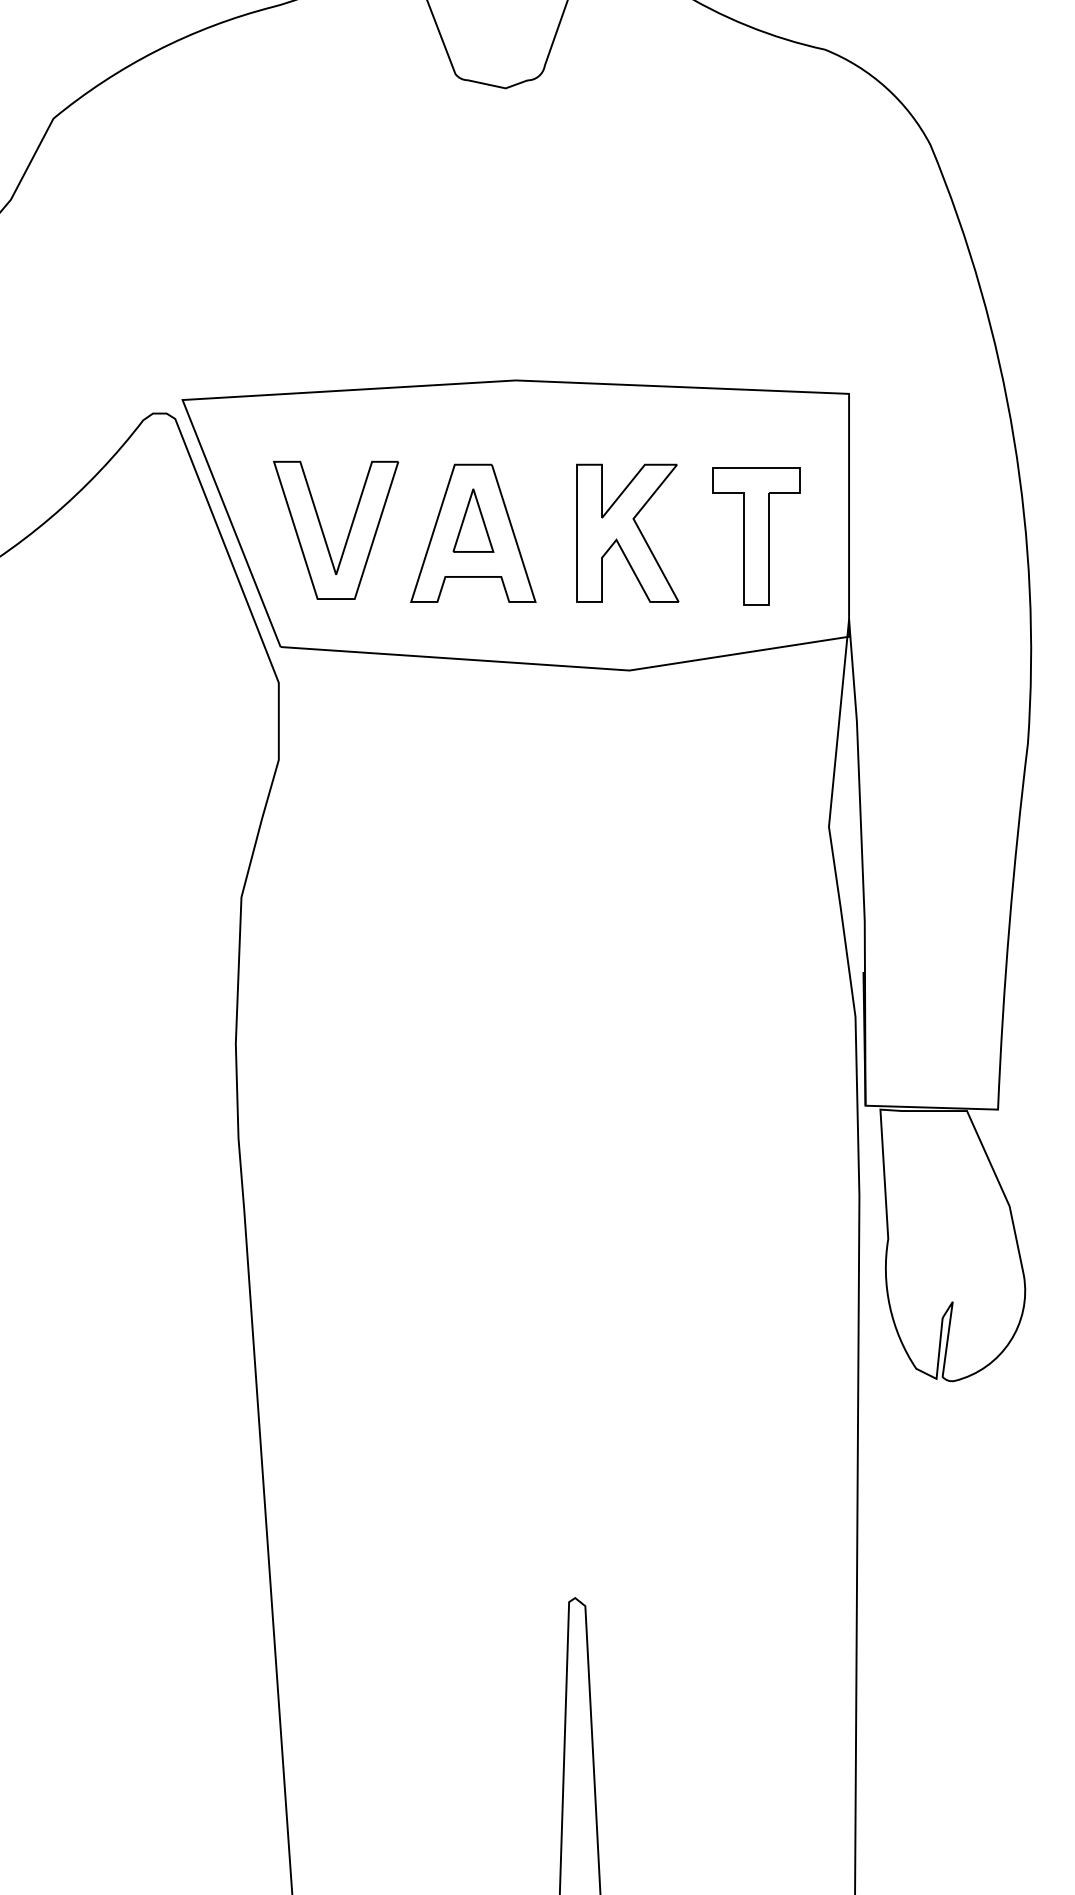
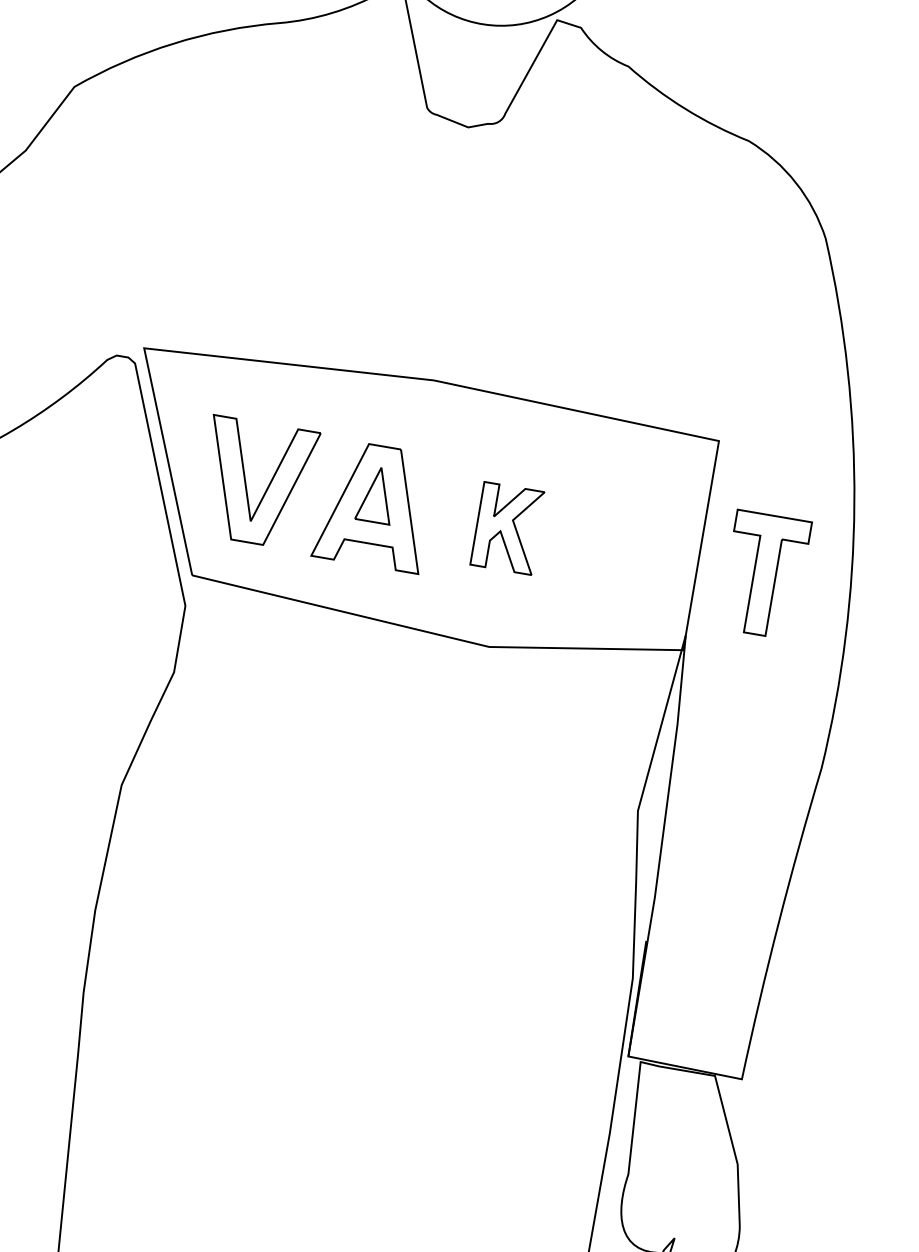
part: (627, 532) -> (507, 527), size x0.7
part: (756, 536) -> (764, 575), moved

